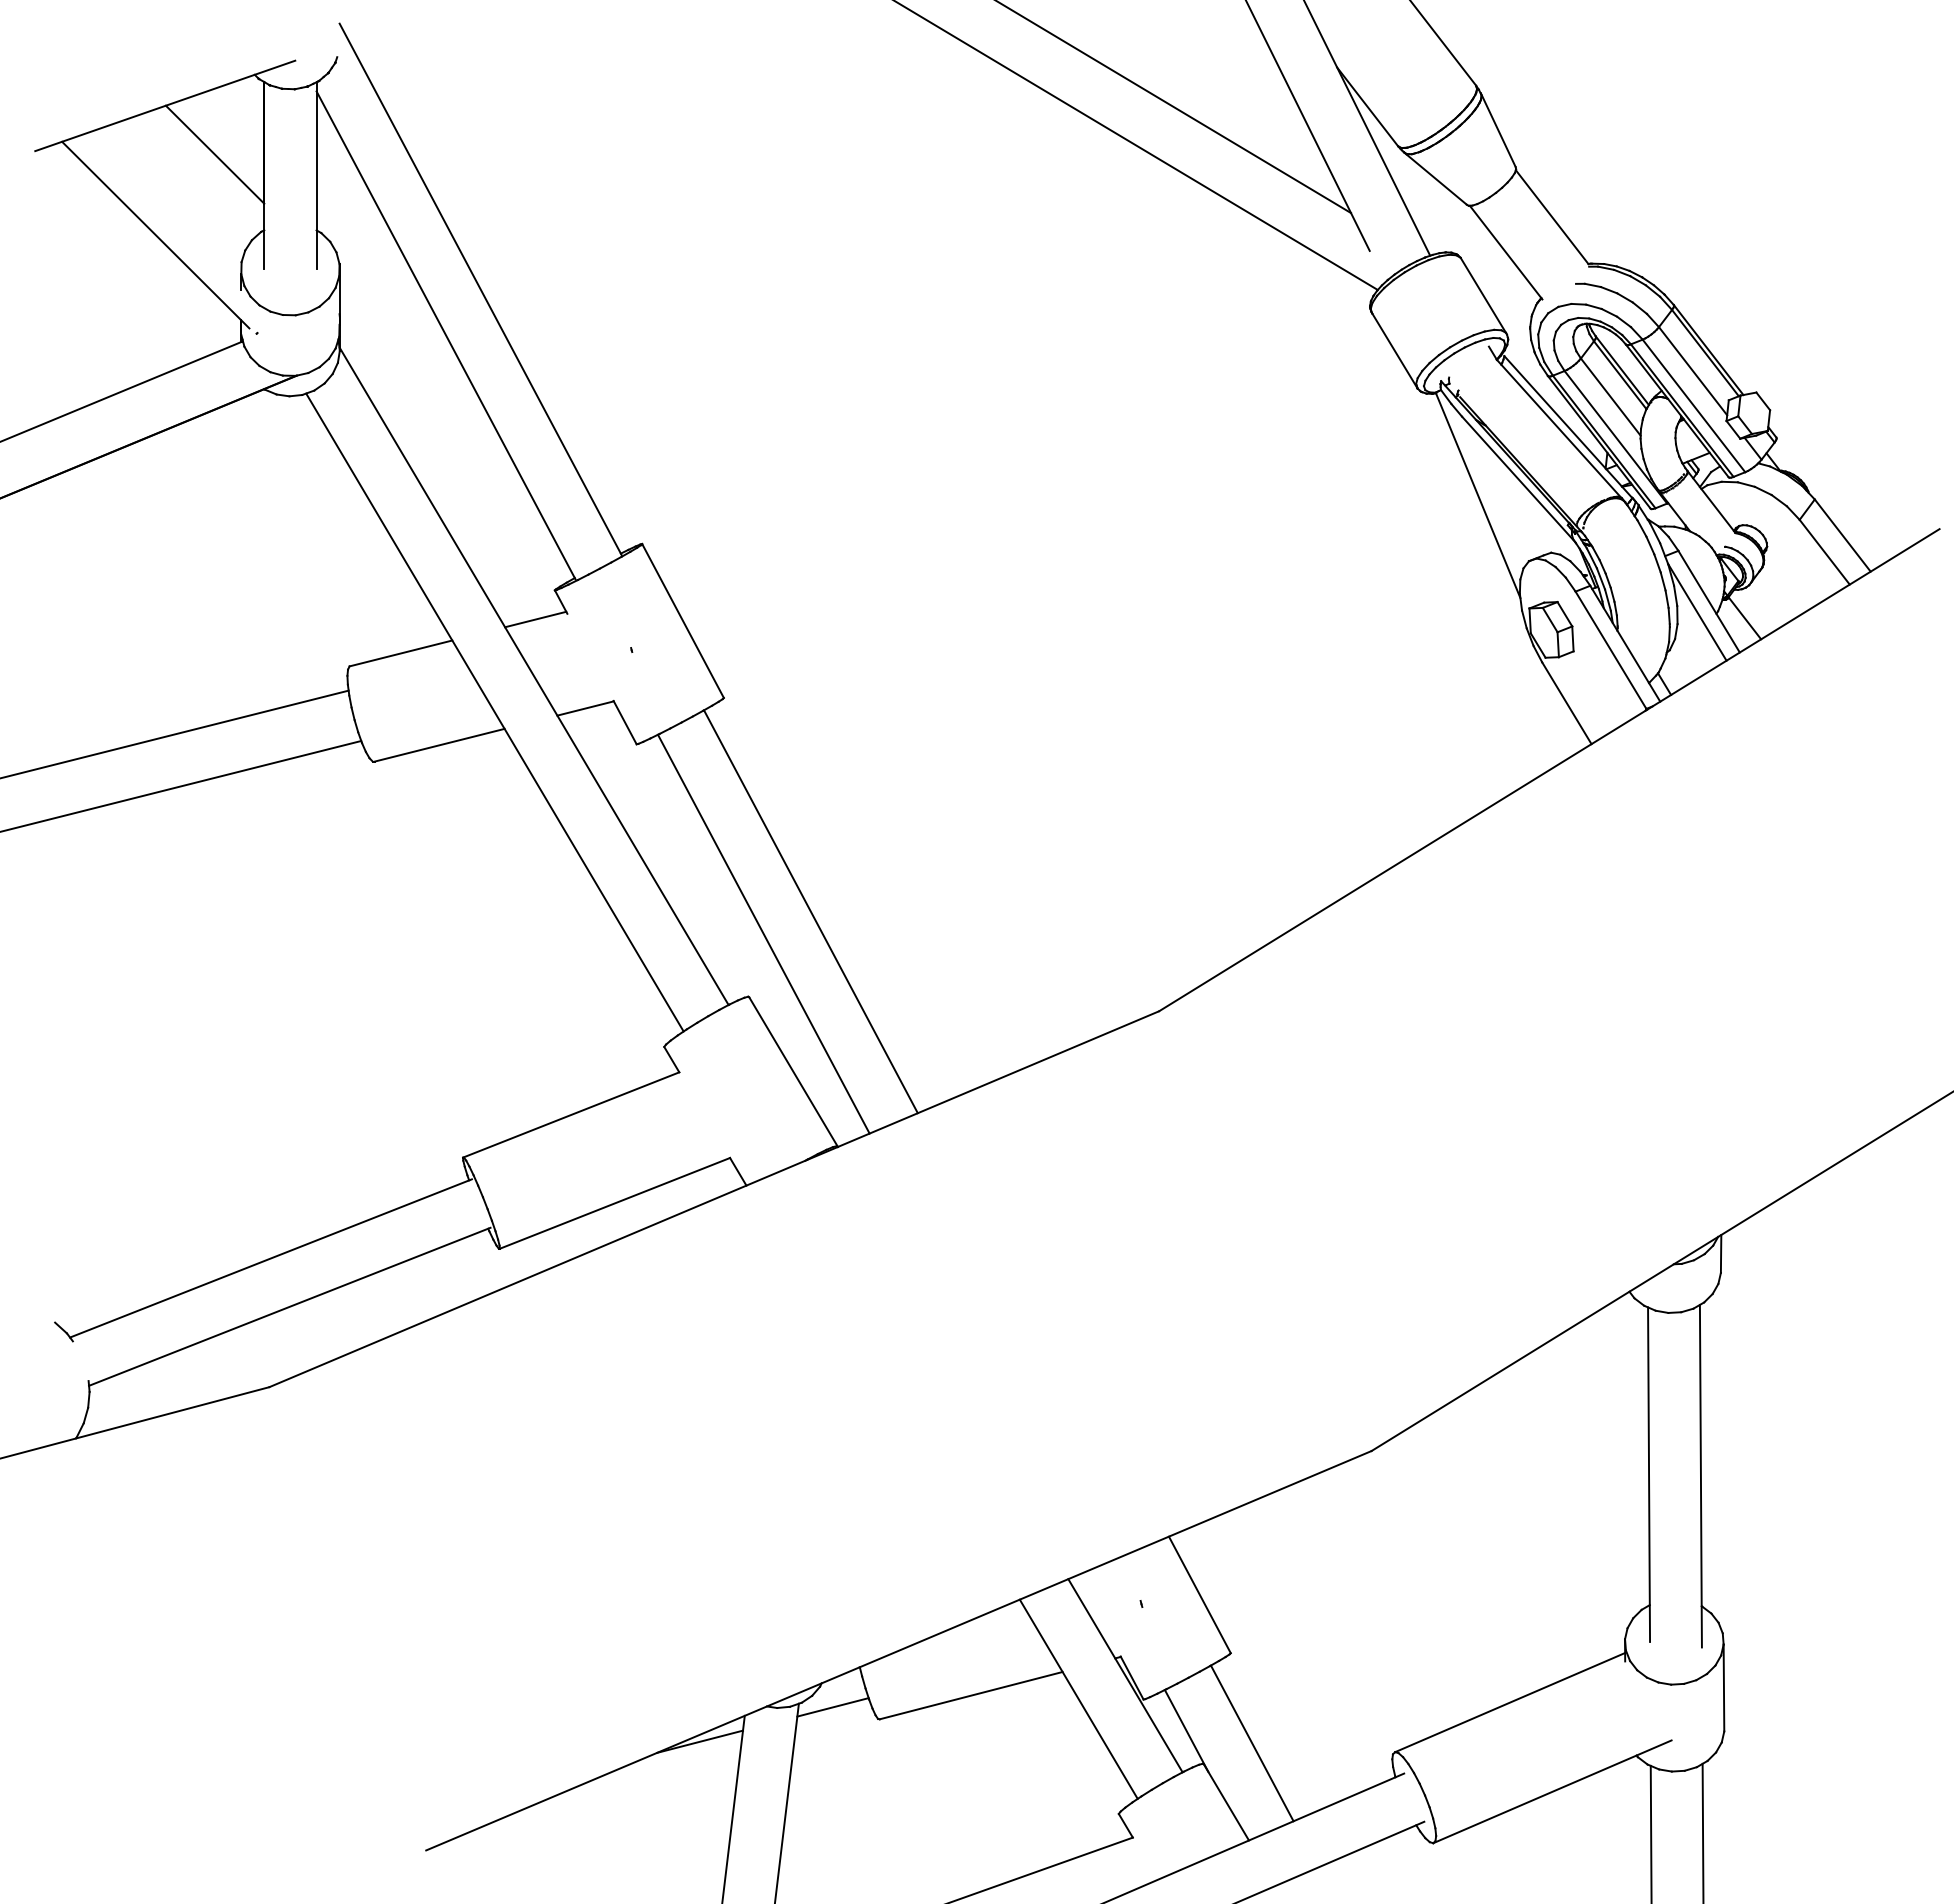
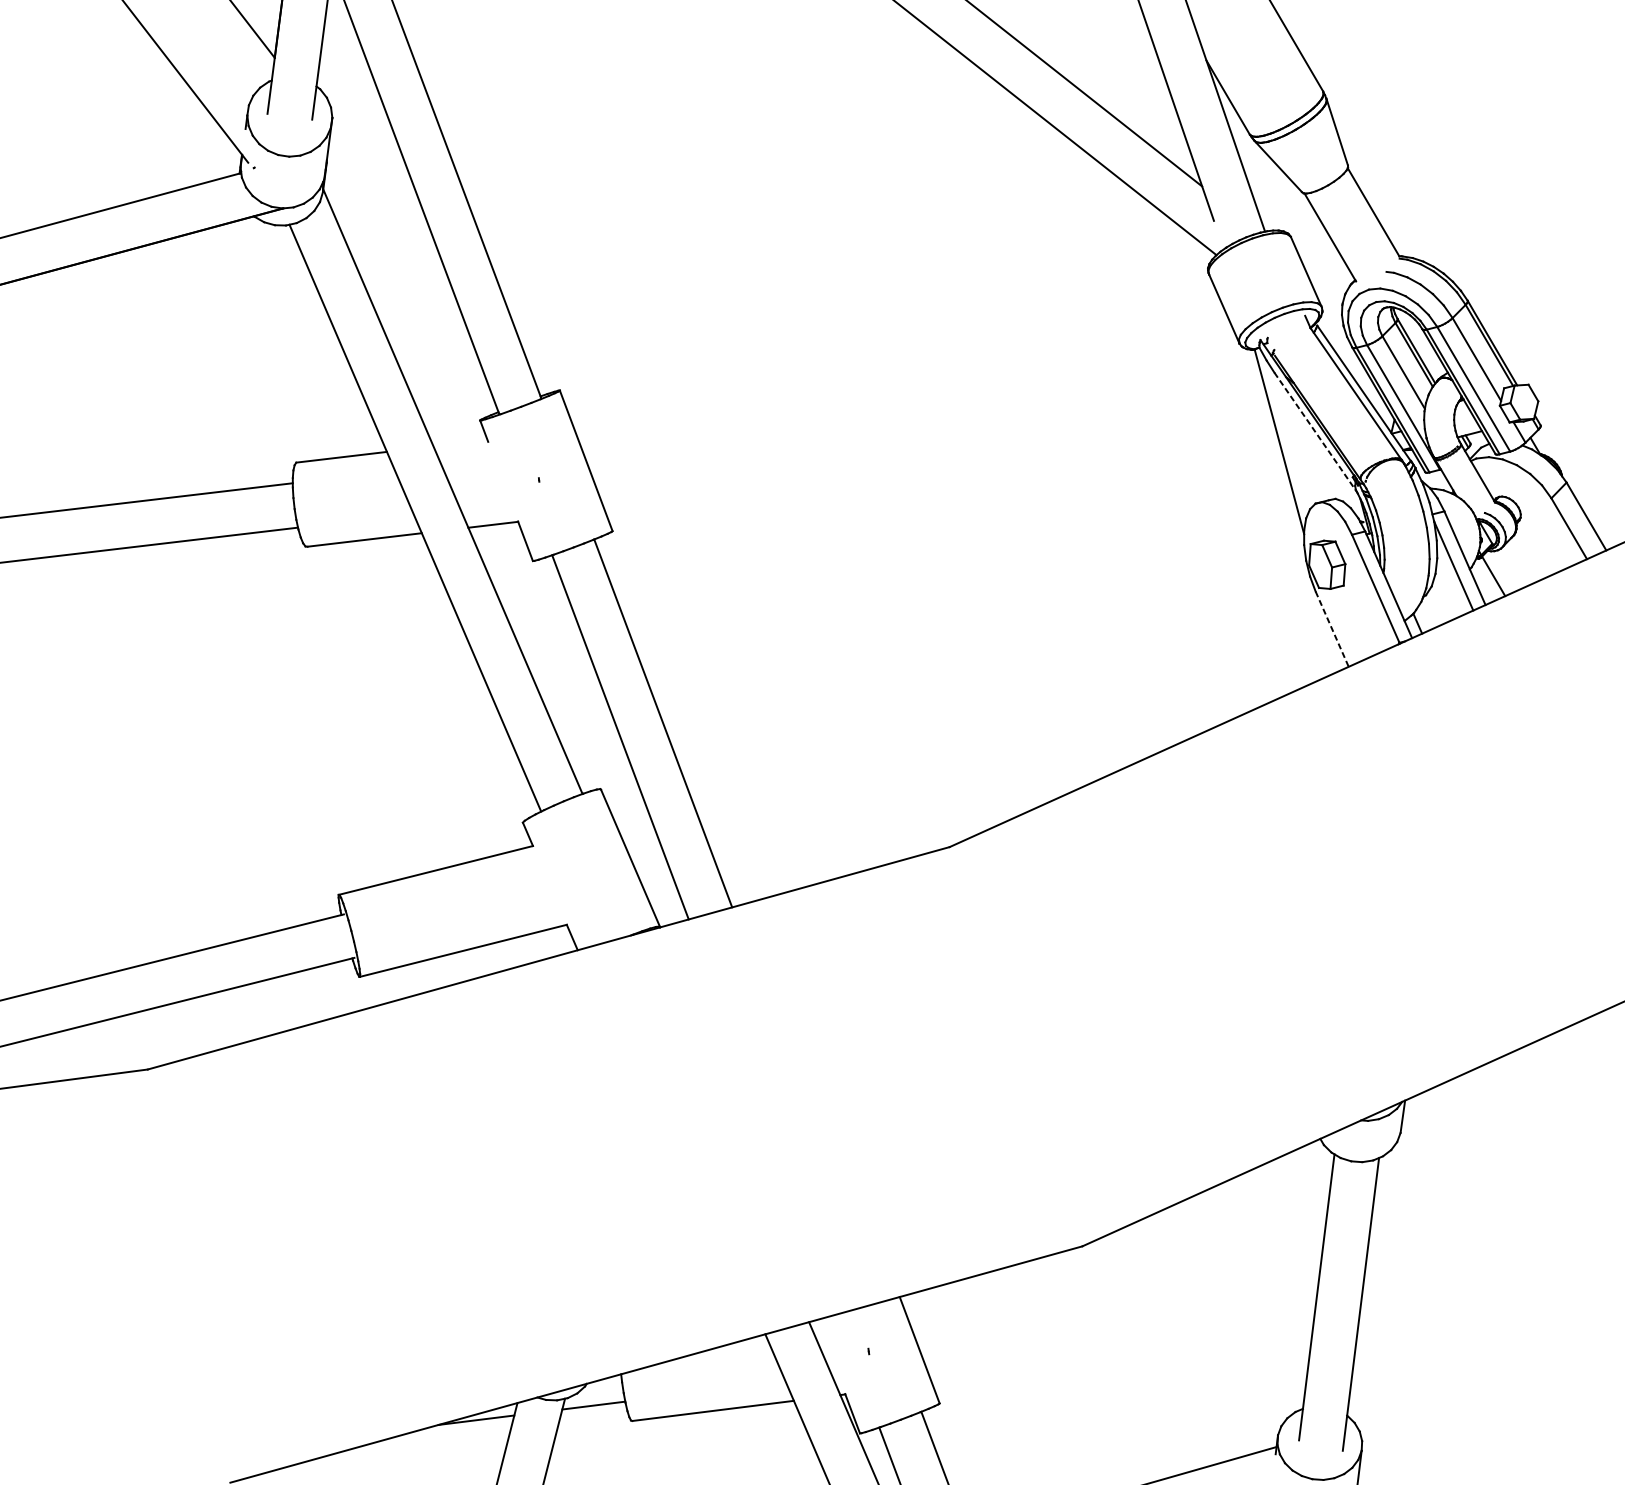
line: (1518, 479) -> (1315, 432), solid -> dashed
line: (535, 619) -> (460, 443), removed
line: (1566, 703) -> (1331, 629), solid -> dashed

